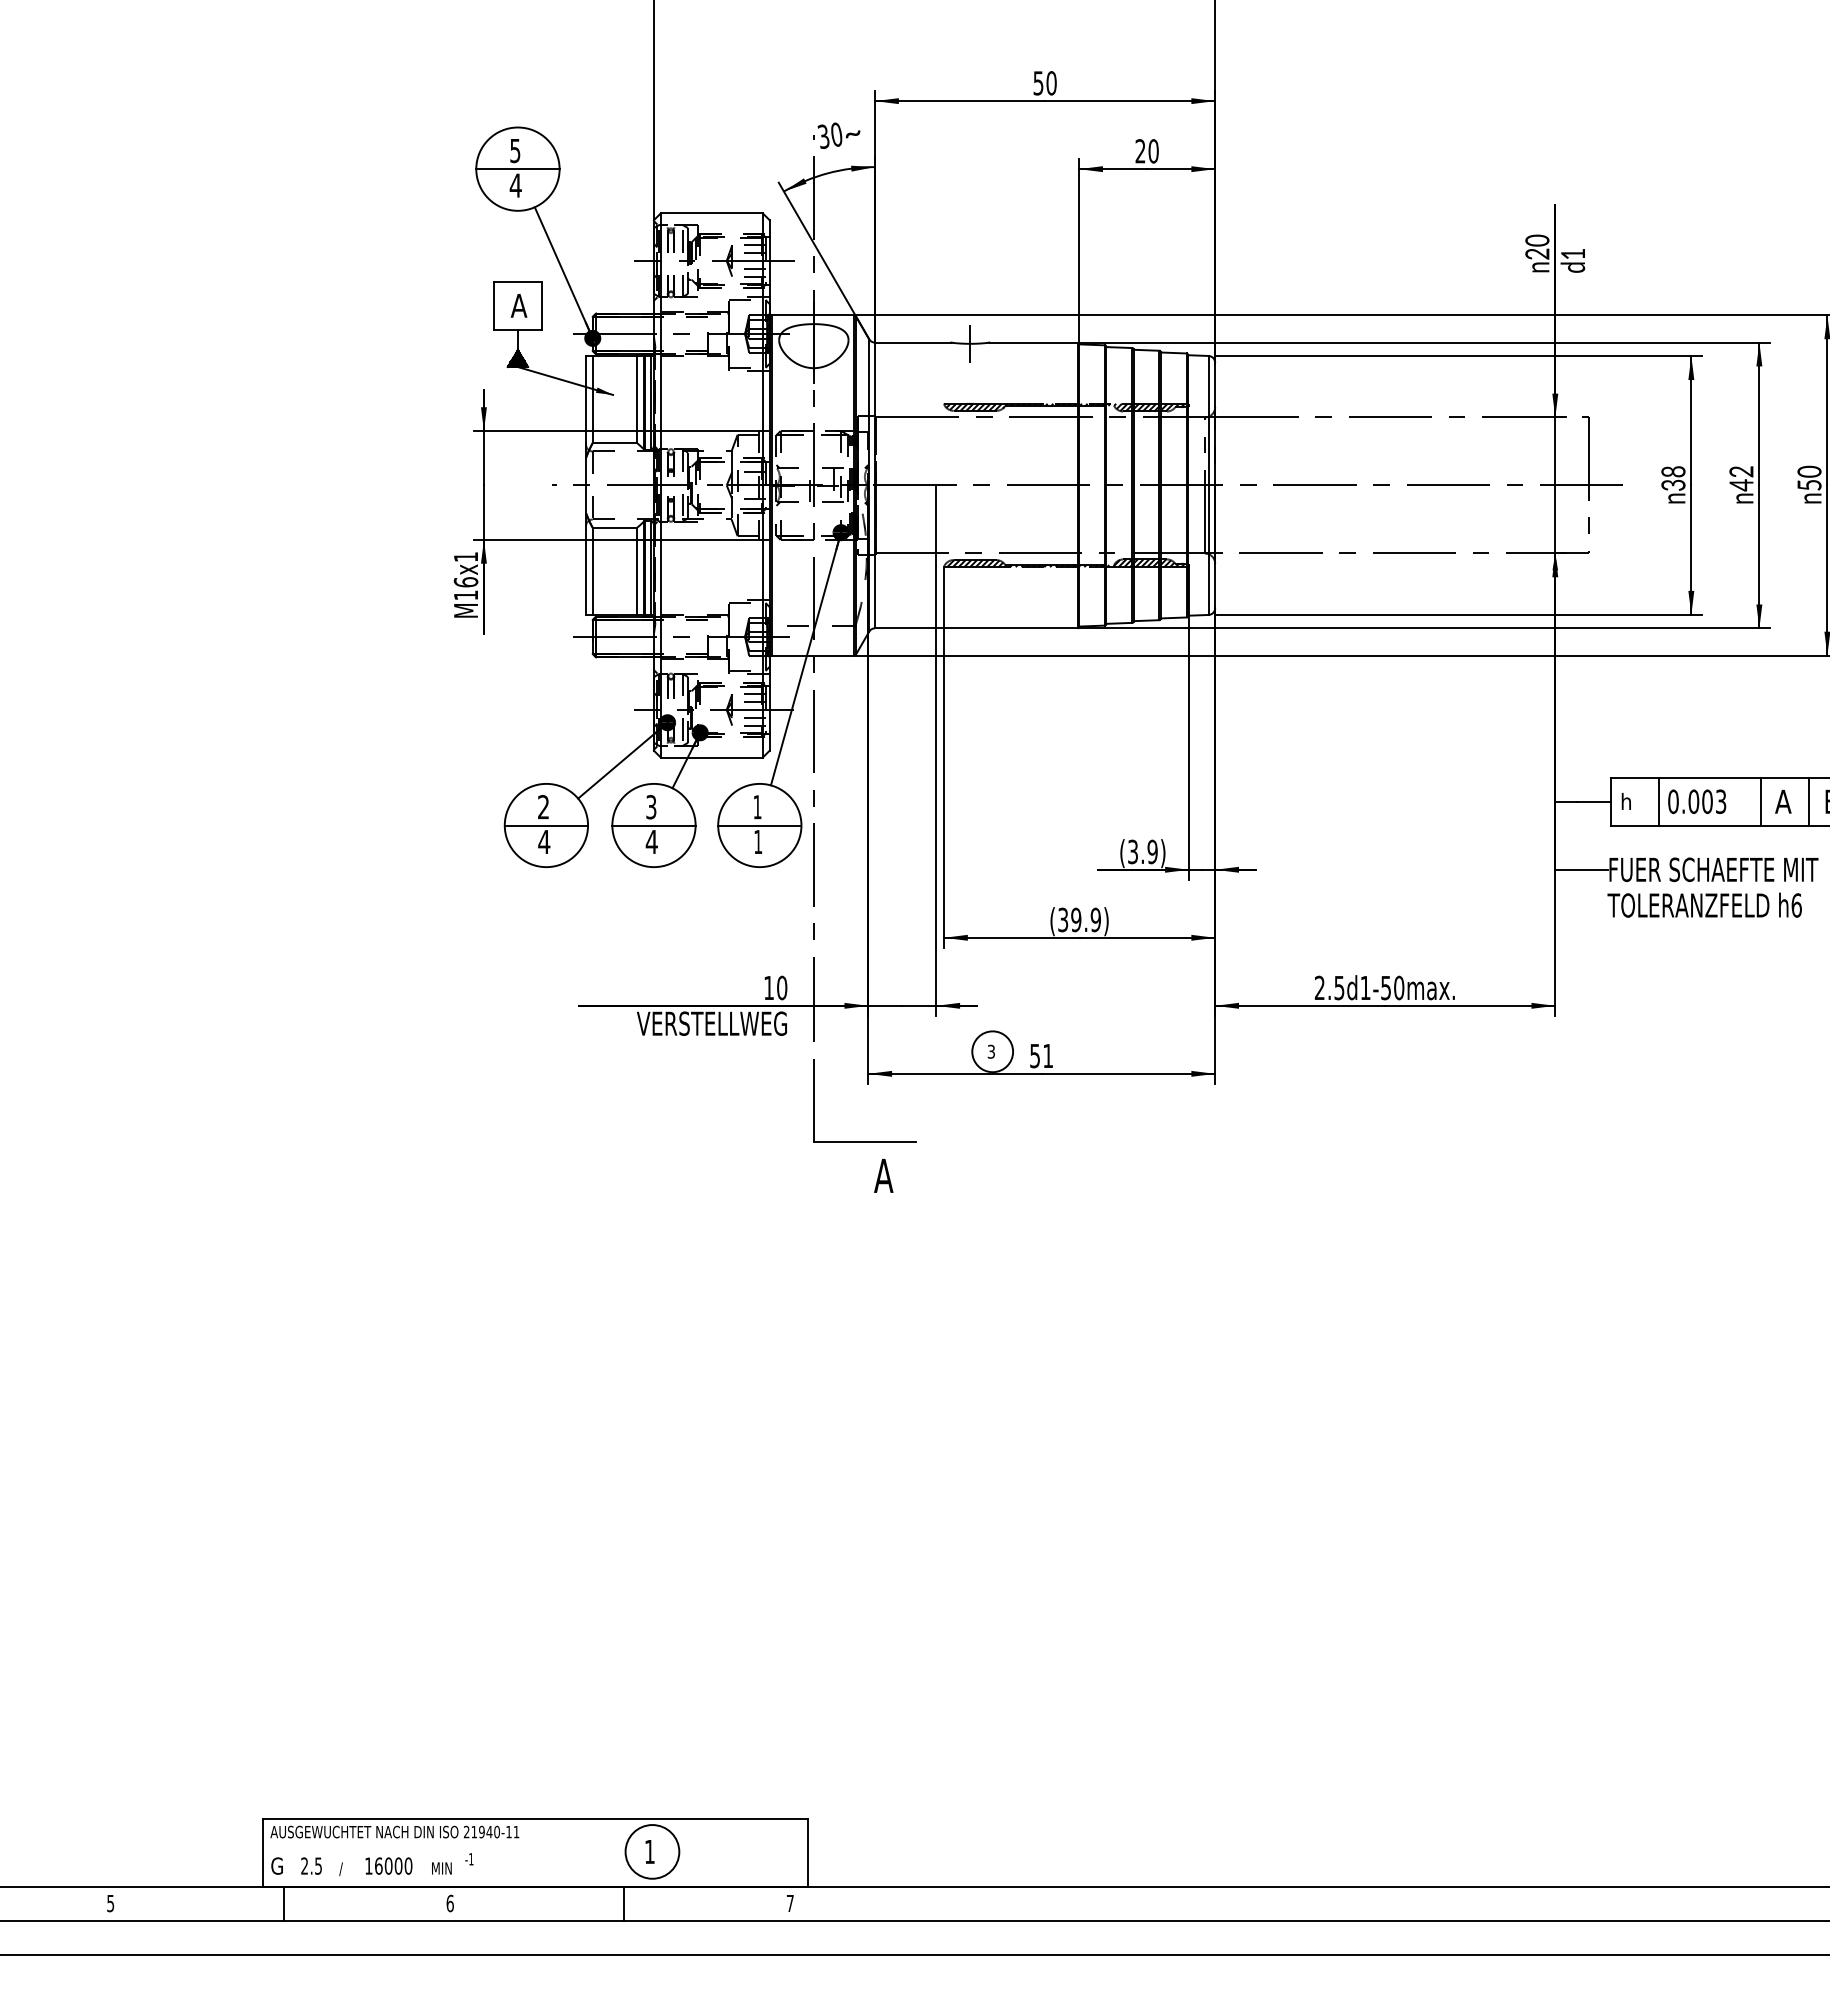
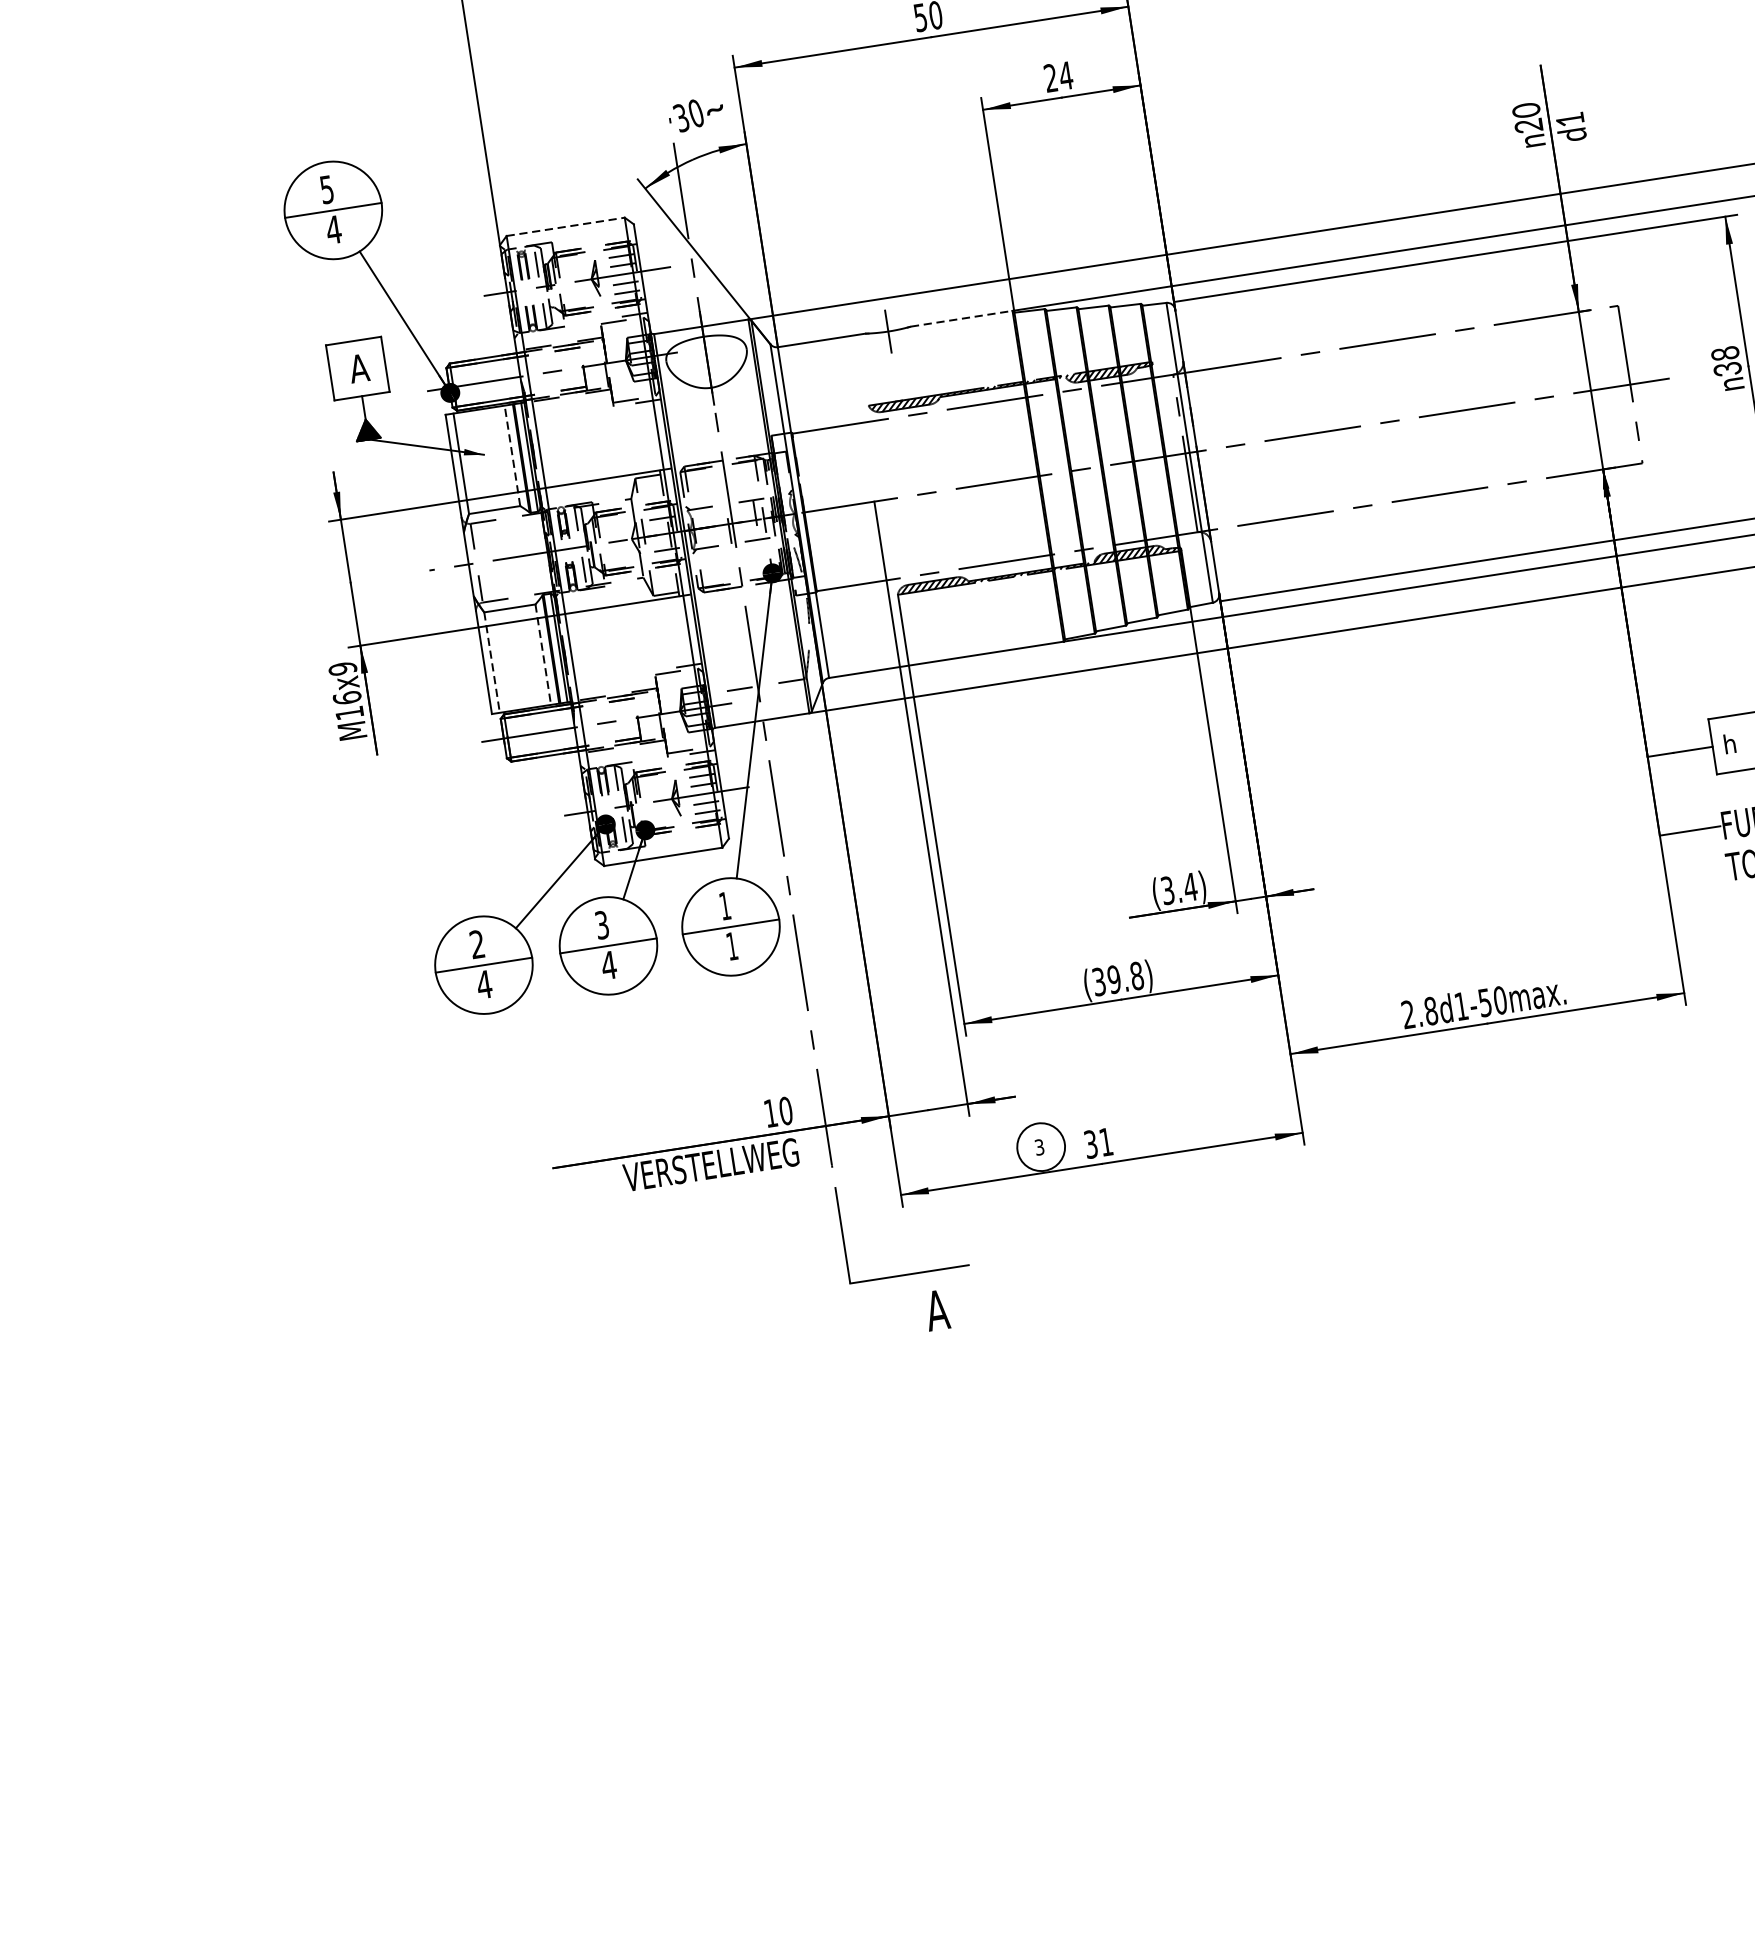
text: (1153, 151) -> (1065, 76), 20 -> 24
line: (712, 213) -> (566, 226), solid -> dashed
line: (1033, 342) -> (961, 318), solid -> dashed
line: (636, 399) -> (511, 455), solid -> dashed
text: (465, 557) -> (342, 669), M16x1 -> M16x9
line: (592, 571) -> (491, 662), solid -> dashed
line: (636, 571) -> (542, 654), solid -> dashed
text: (1152, 851) -> (1190, 886), (3.9) -> (3.4)
text: (1095, 920) -> (1136, 976), (39.9) -> (39.8)
text: (1339, 987) -> (1431, 1010), 2.5d1-50max. -> 2.8d1-50max.
text: (1034, 1055) -> (1090, 1143), 51 -> 31

